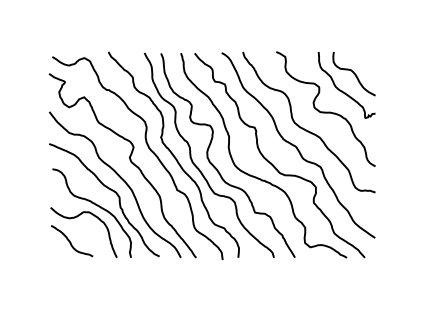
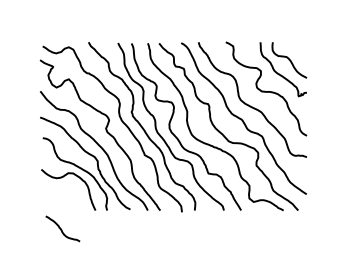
curve: (70, 240) -> (61, 228), moved

